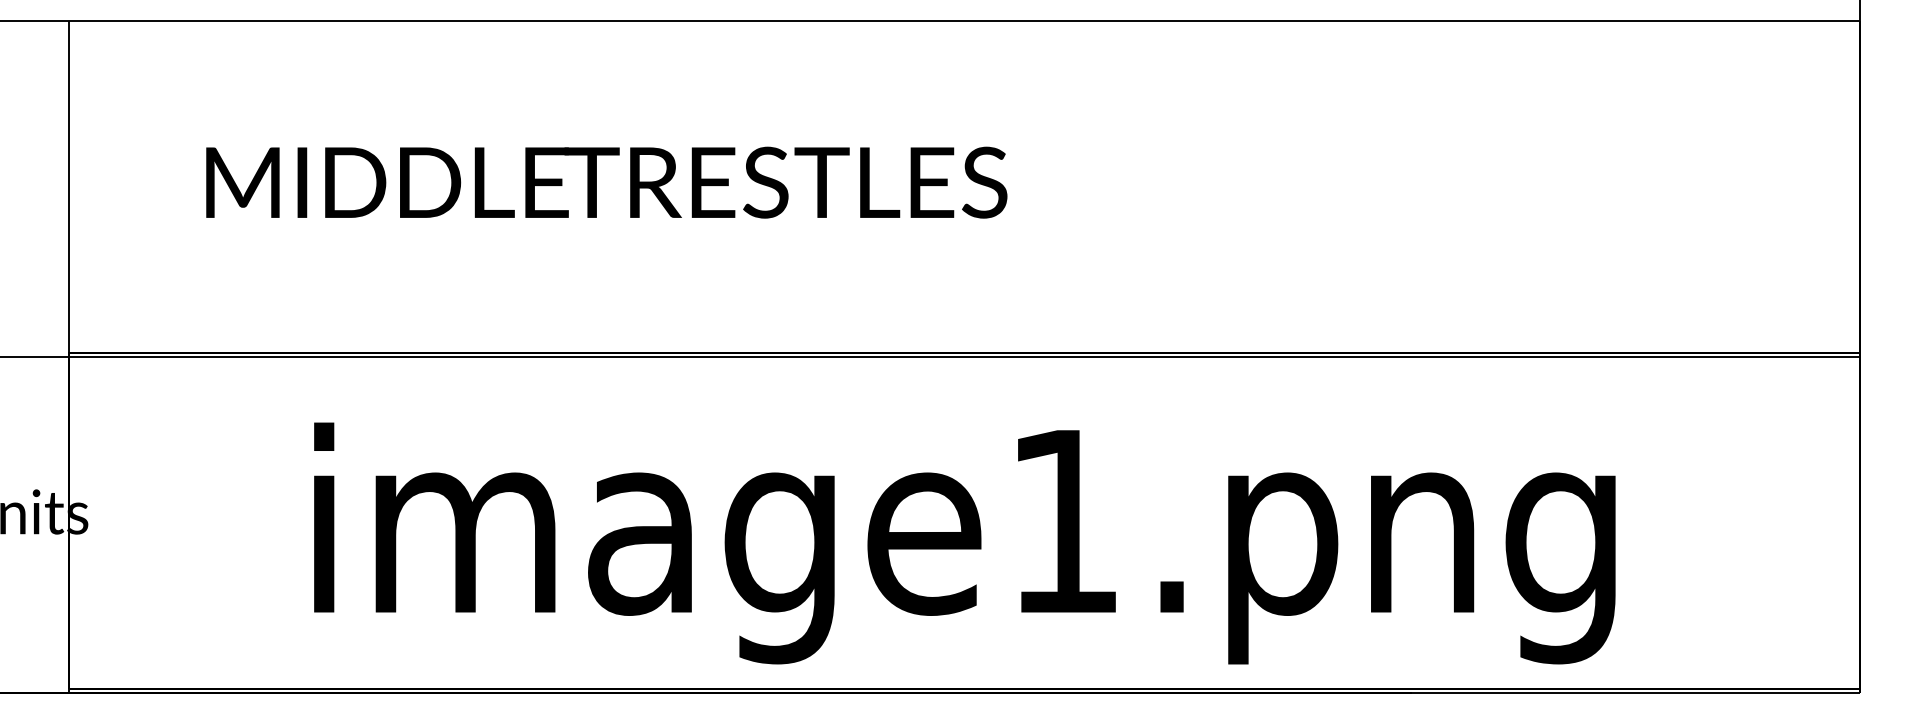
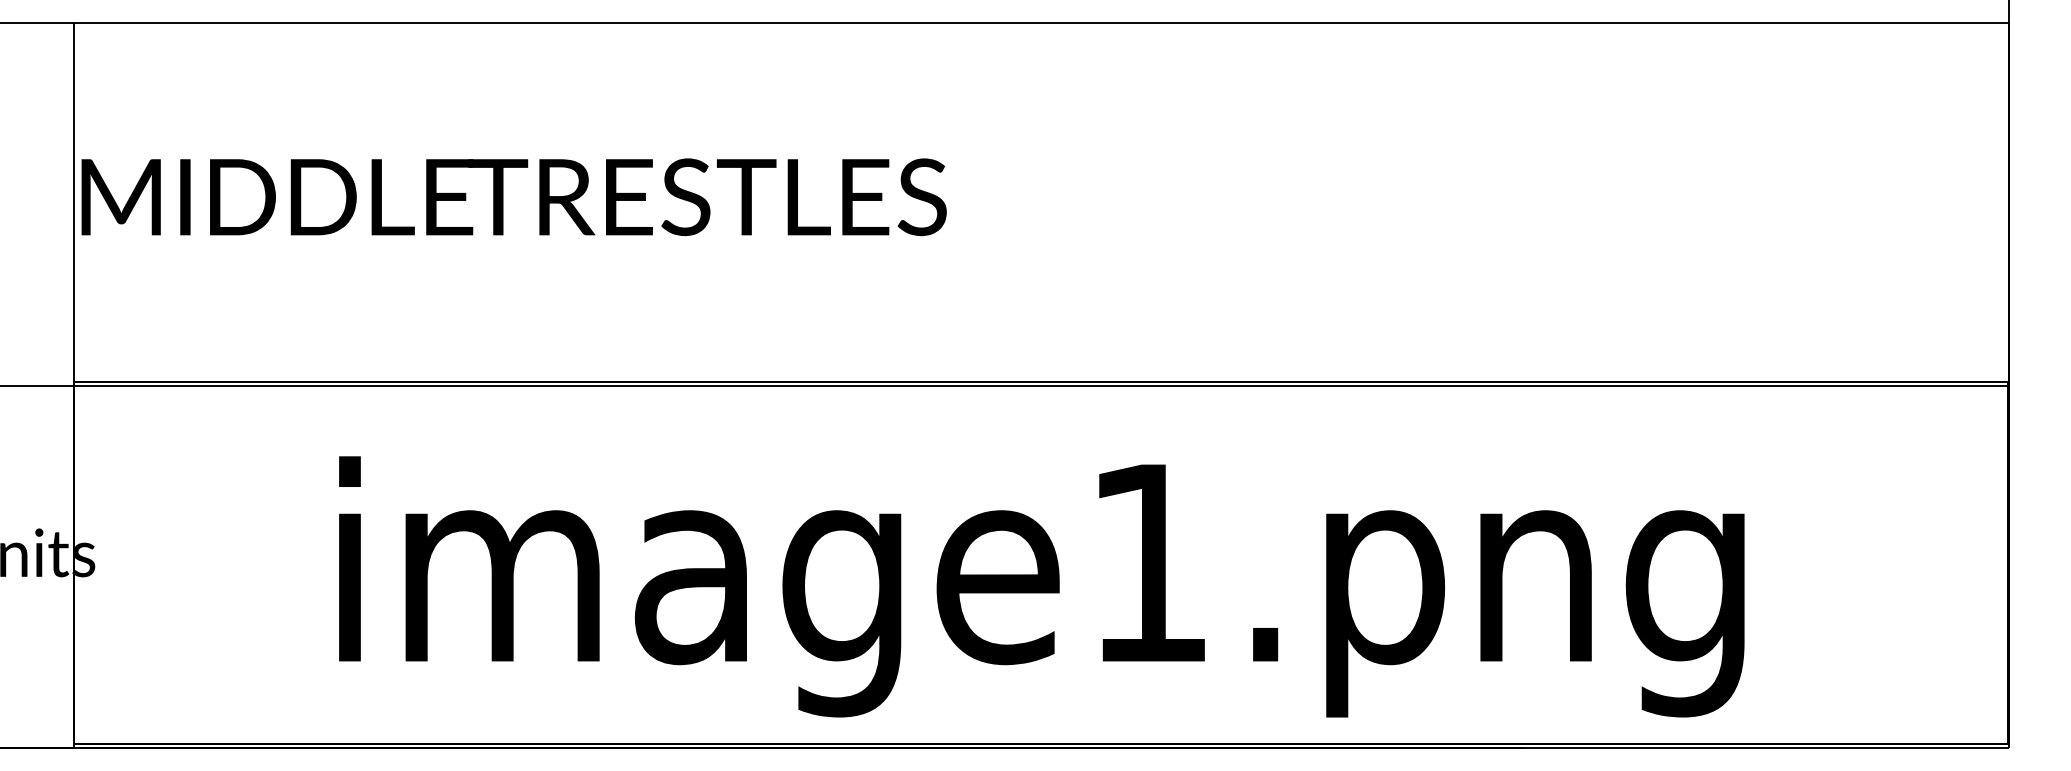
text: (606, 182) -> (513, 197), moved

